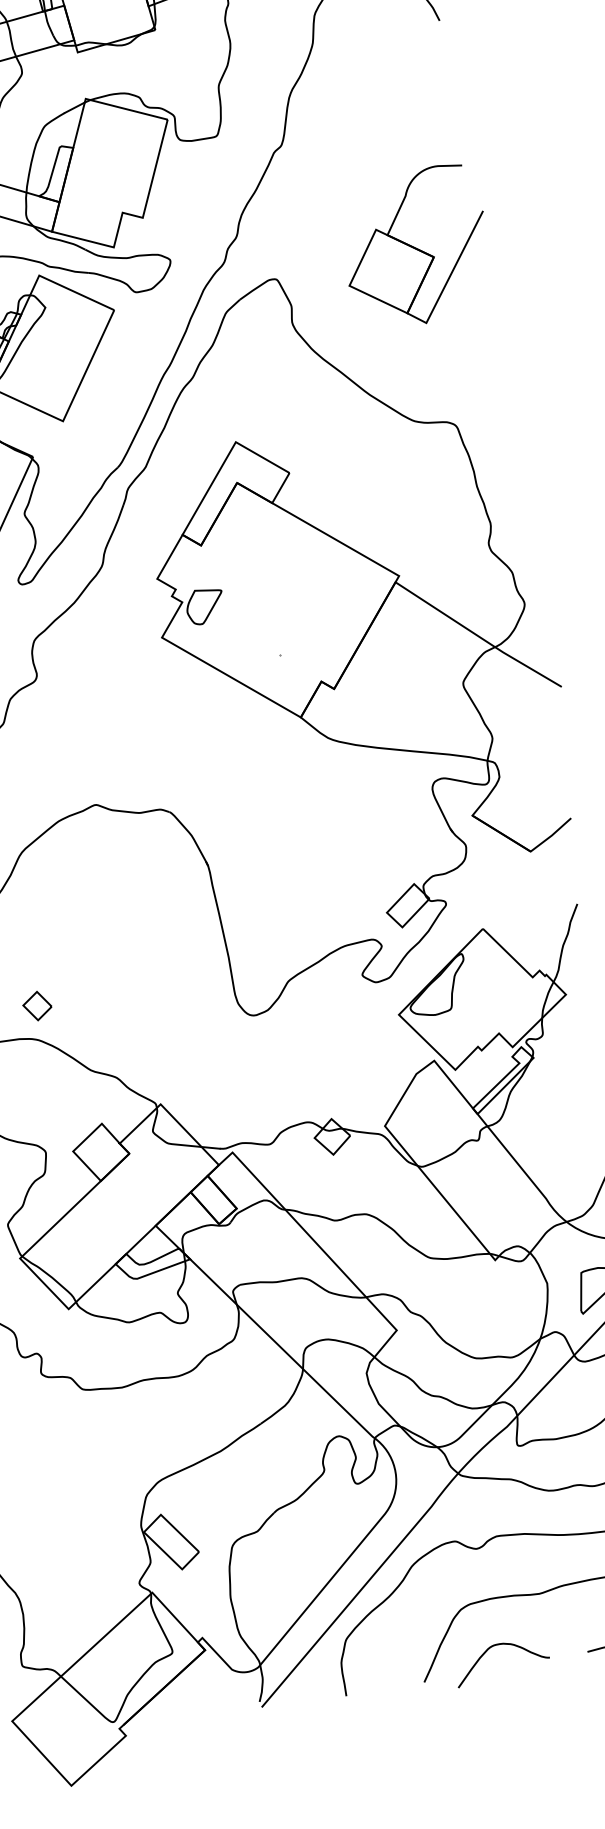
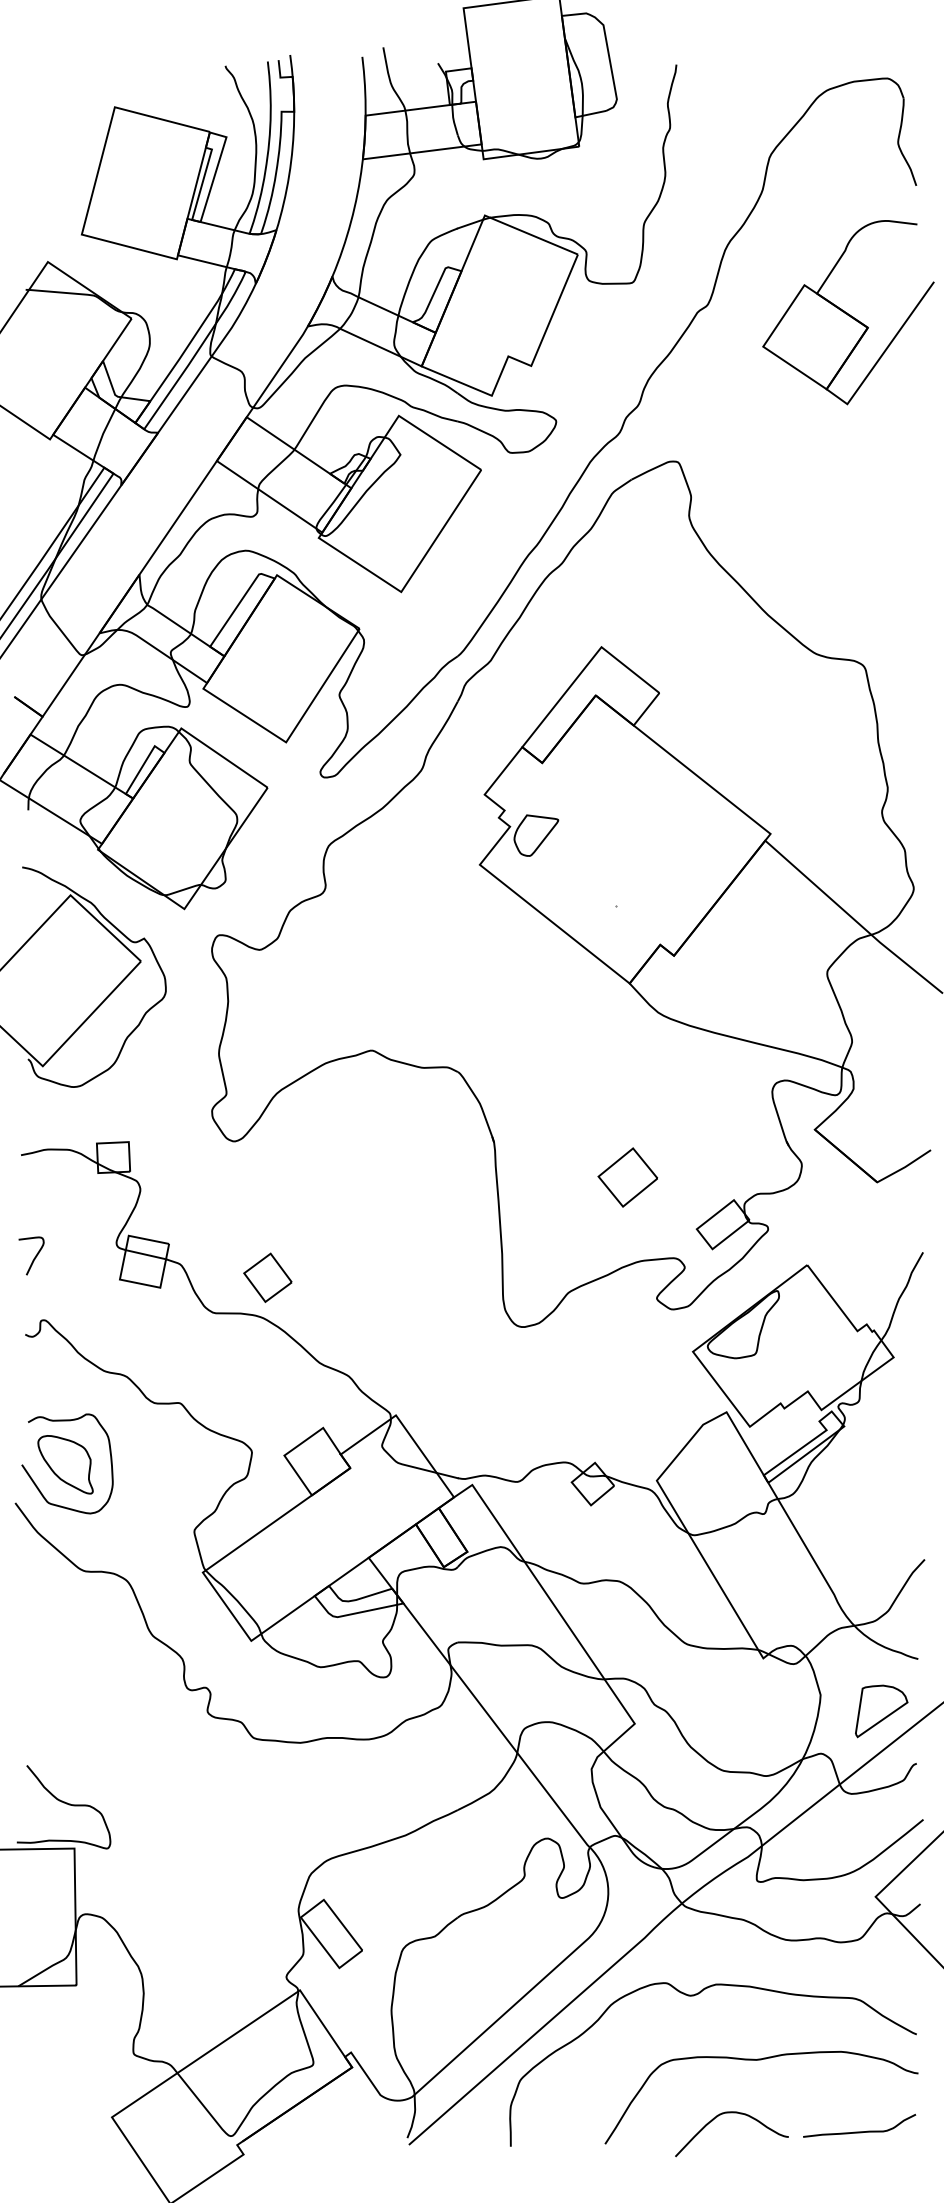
part: (415, 246) -> (848, 312), moved
part: (323, 878) -> (627, 1177), added
part: (37, 1005) -> (267, 1277), size x1.43
curve: (499, 1645) -> (731, 2113), moved

